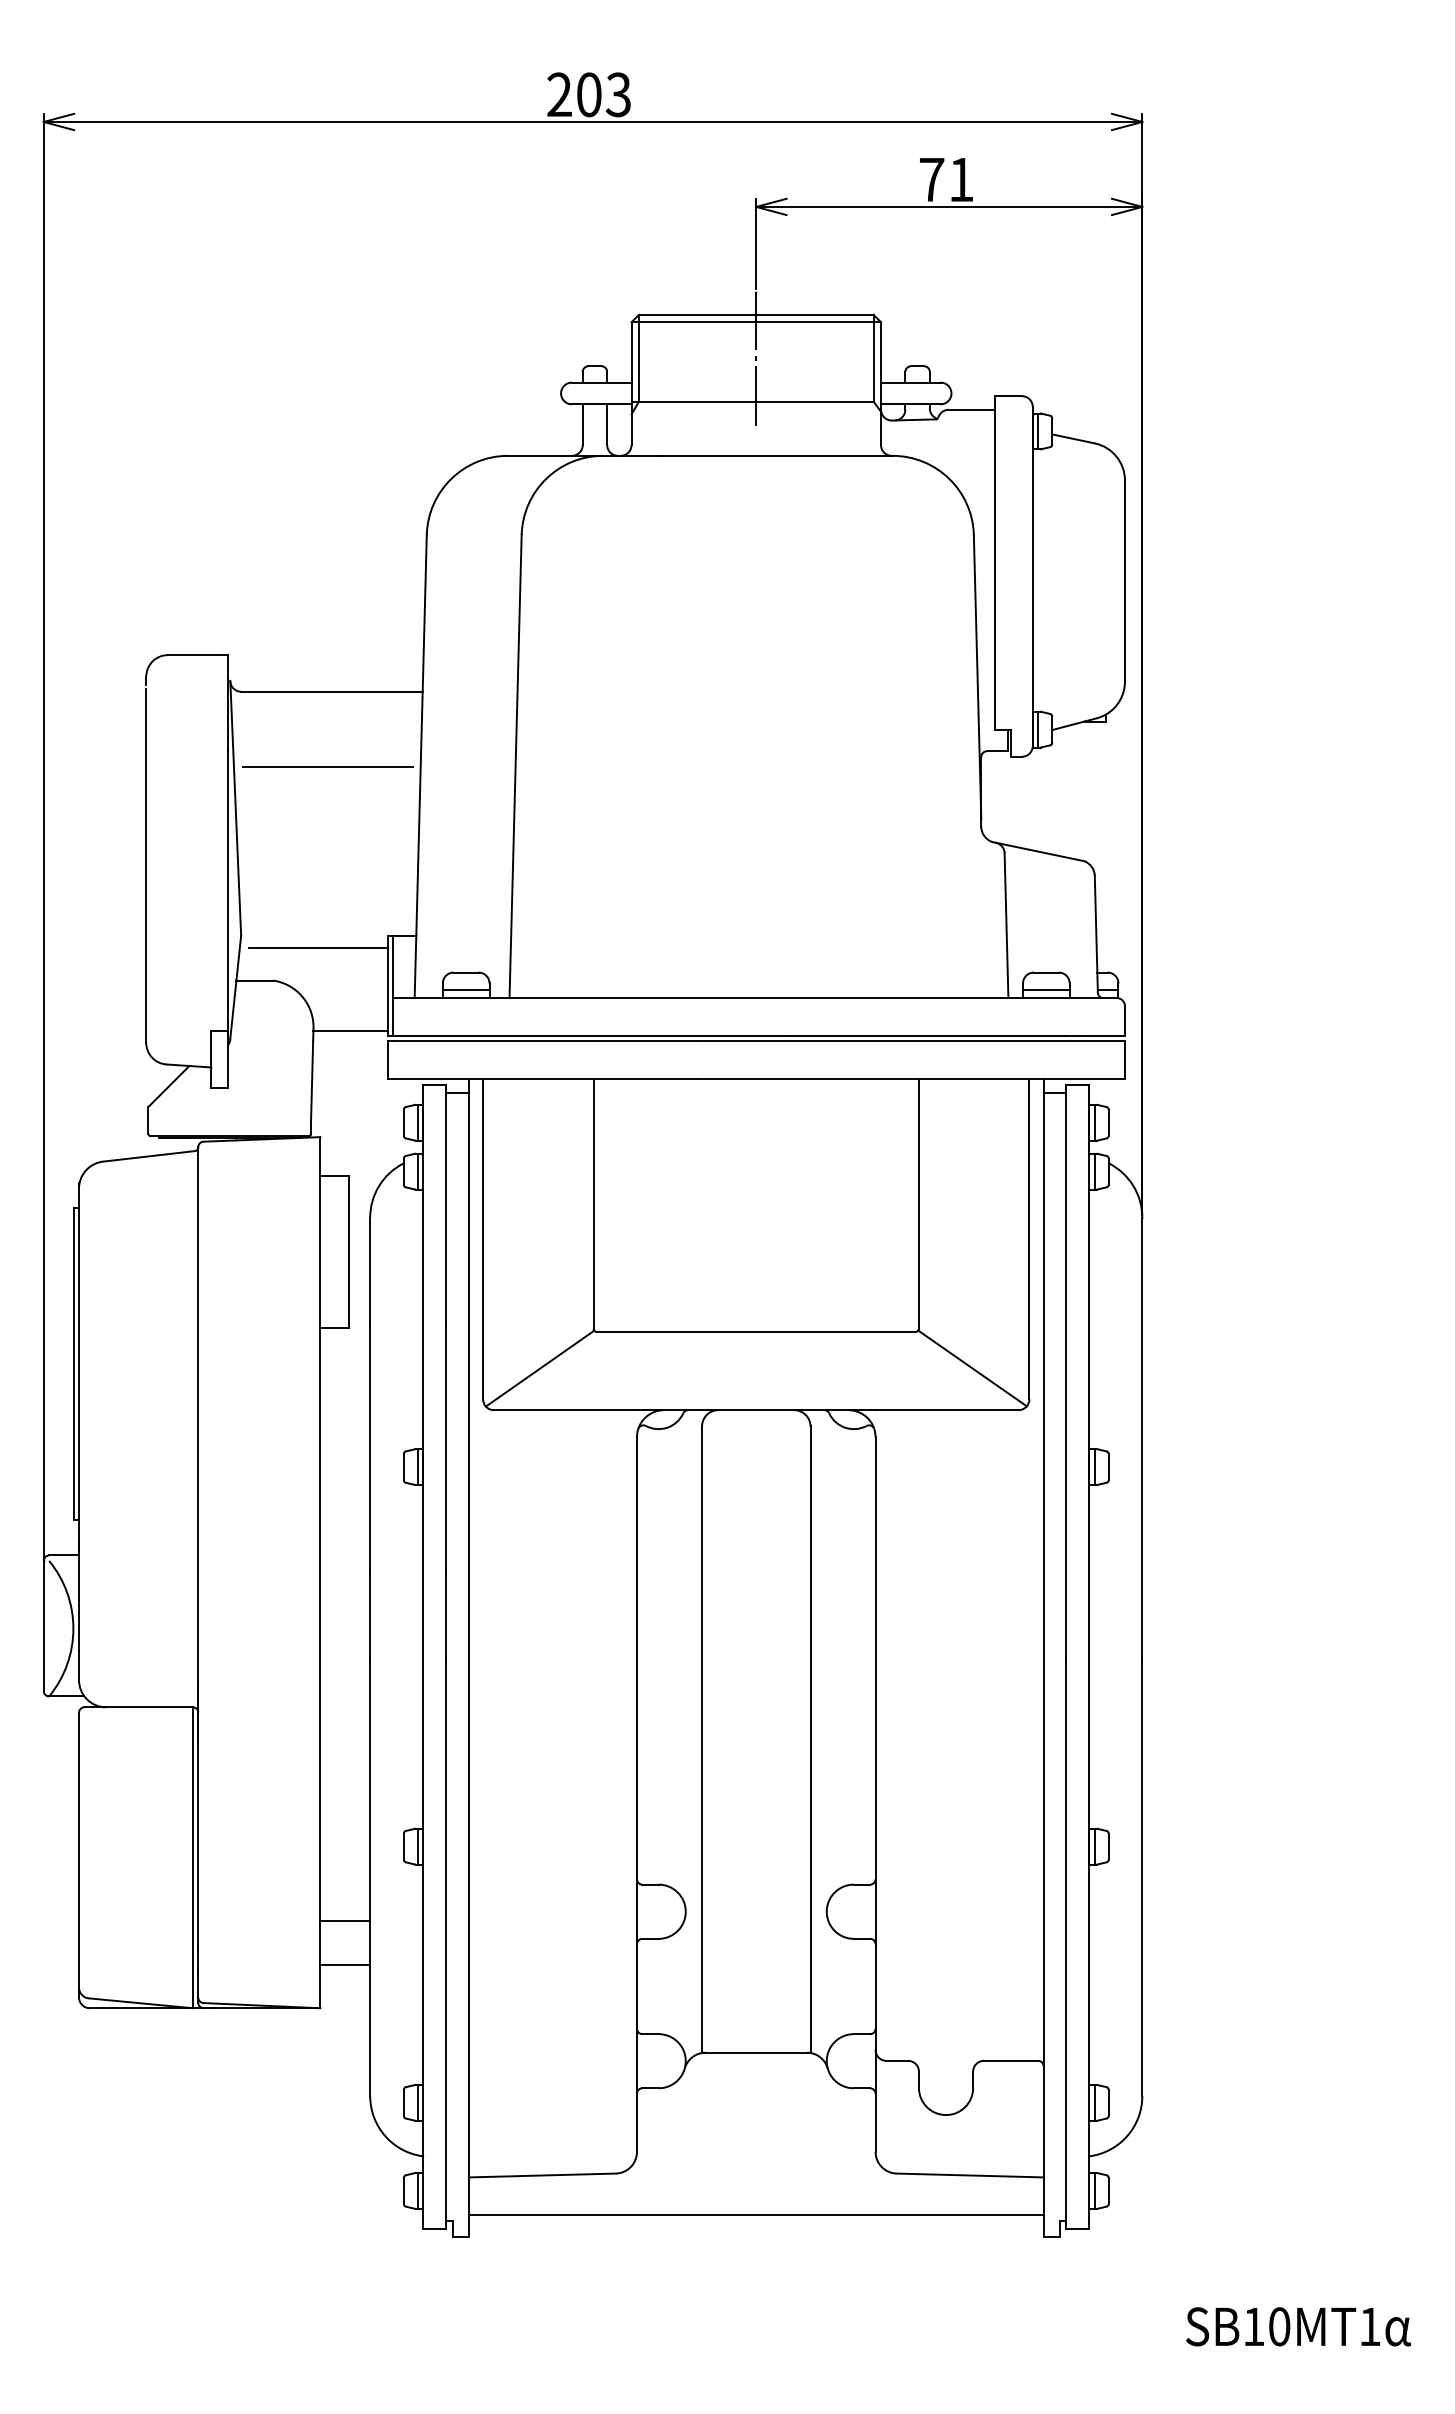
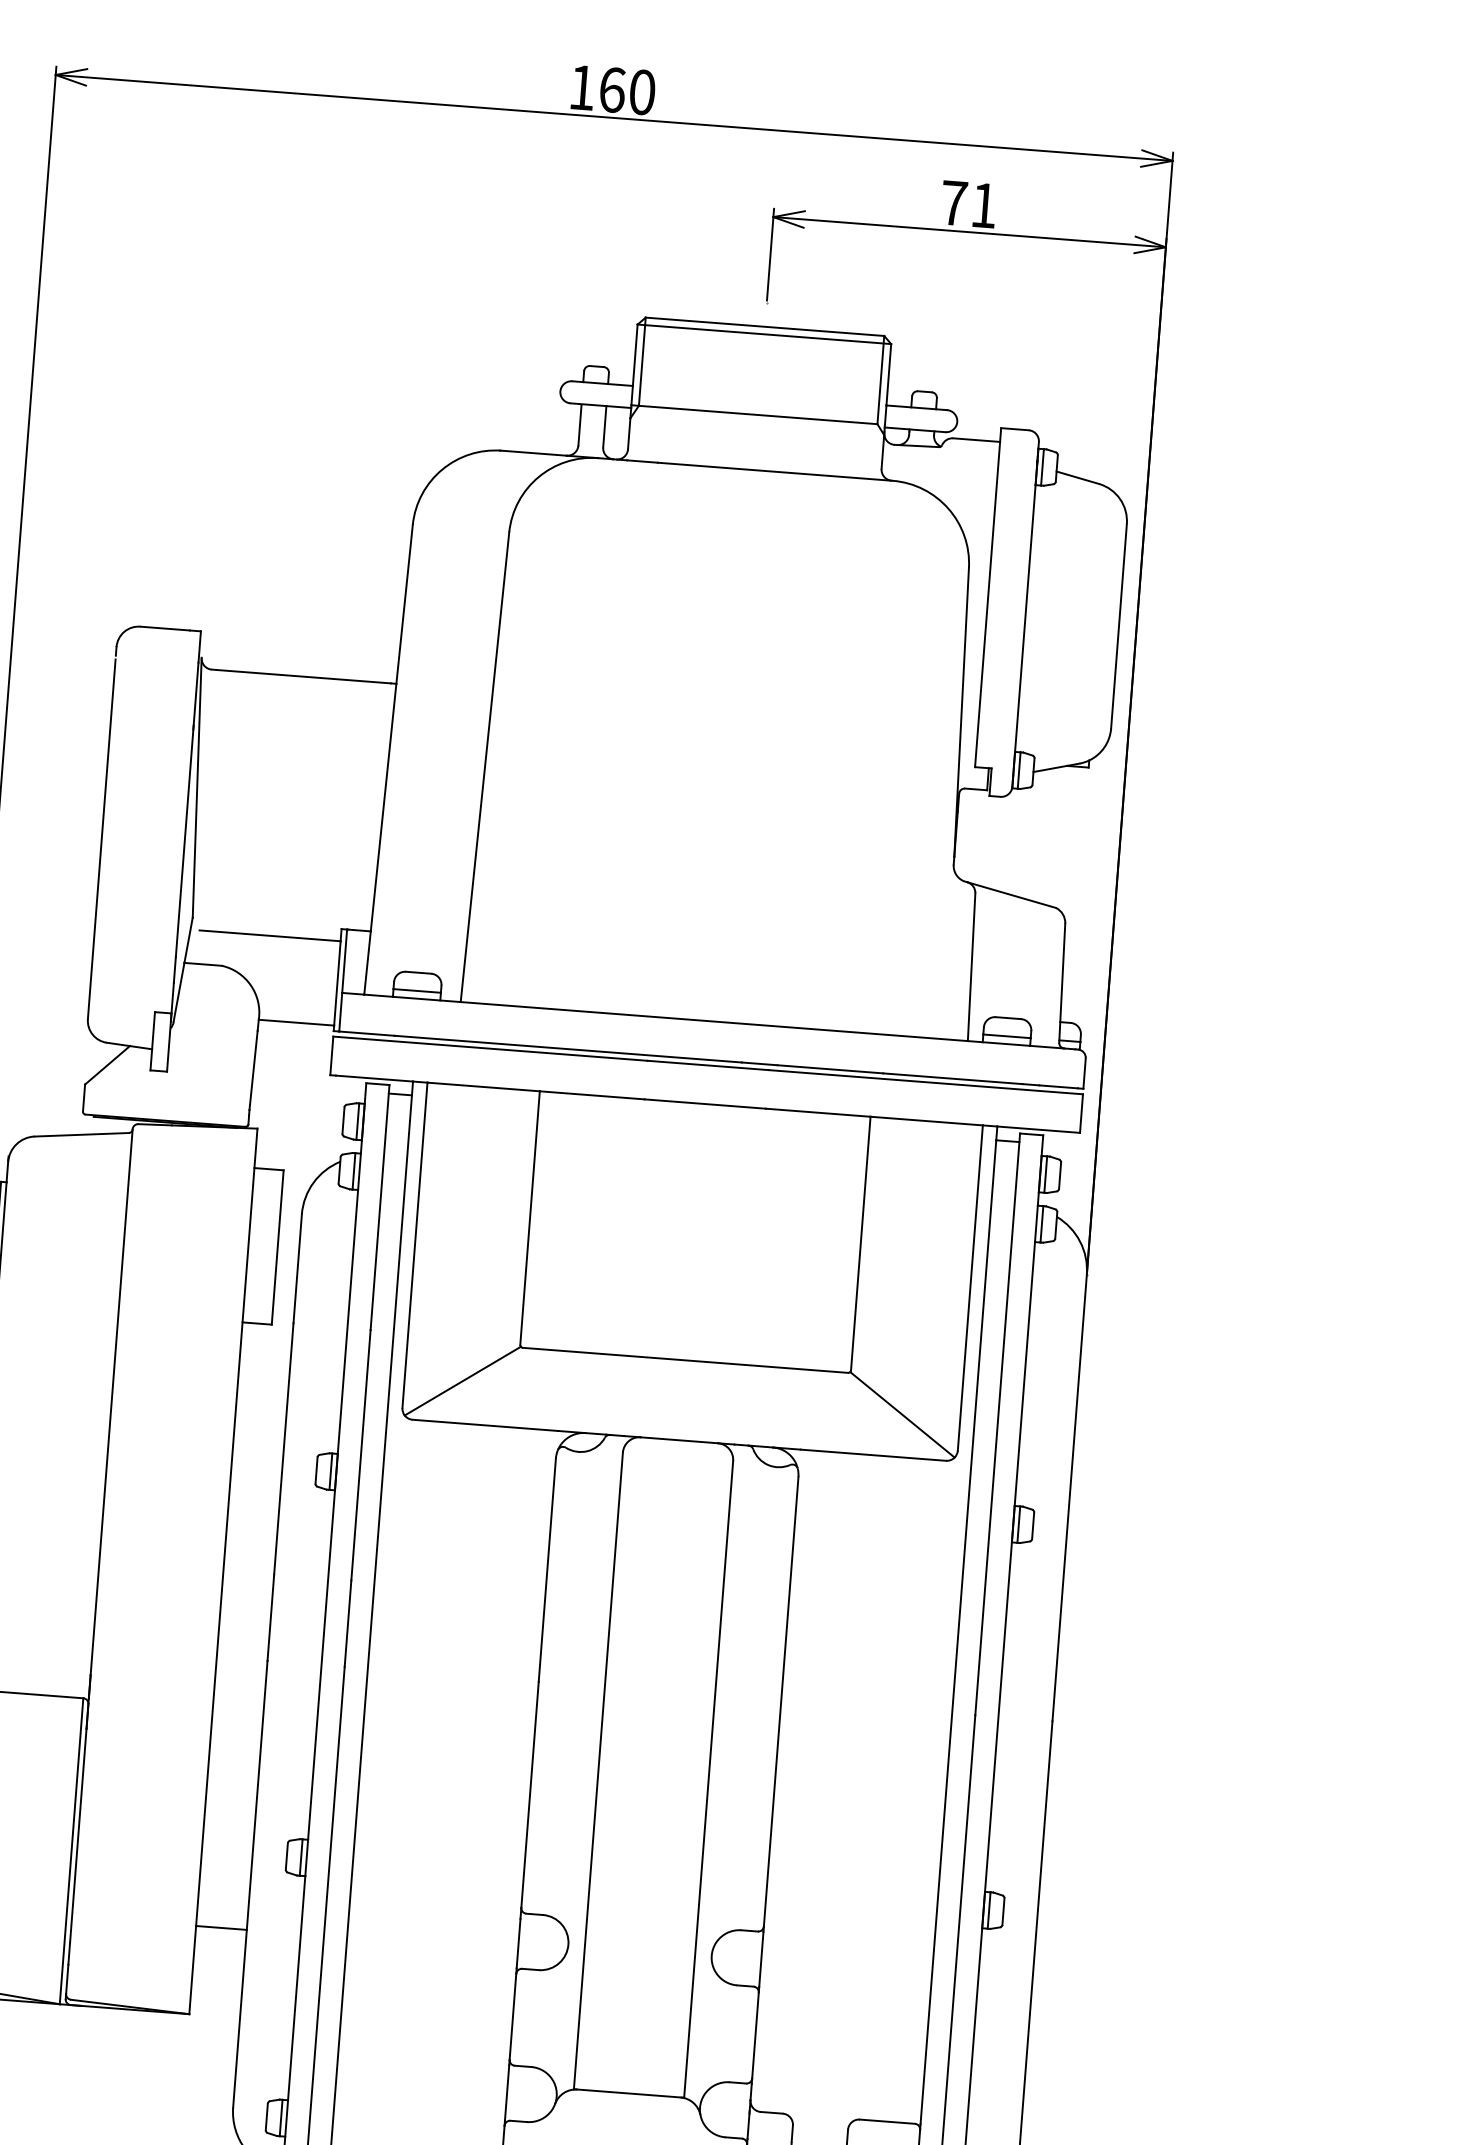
text: (589, 94) -> (612, 89), 203 -> 160
line: (756, 358) -> (761, 371), removed
line: (327, 767) -> (293, 753), removed
line: (345, 1964) -> (218, 1971), removed

